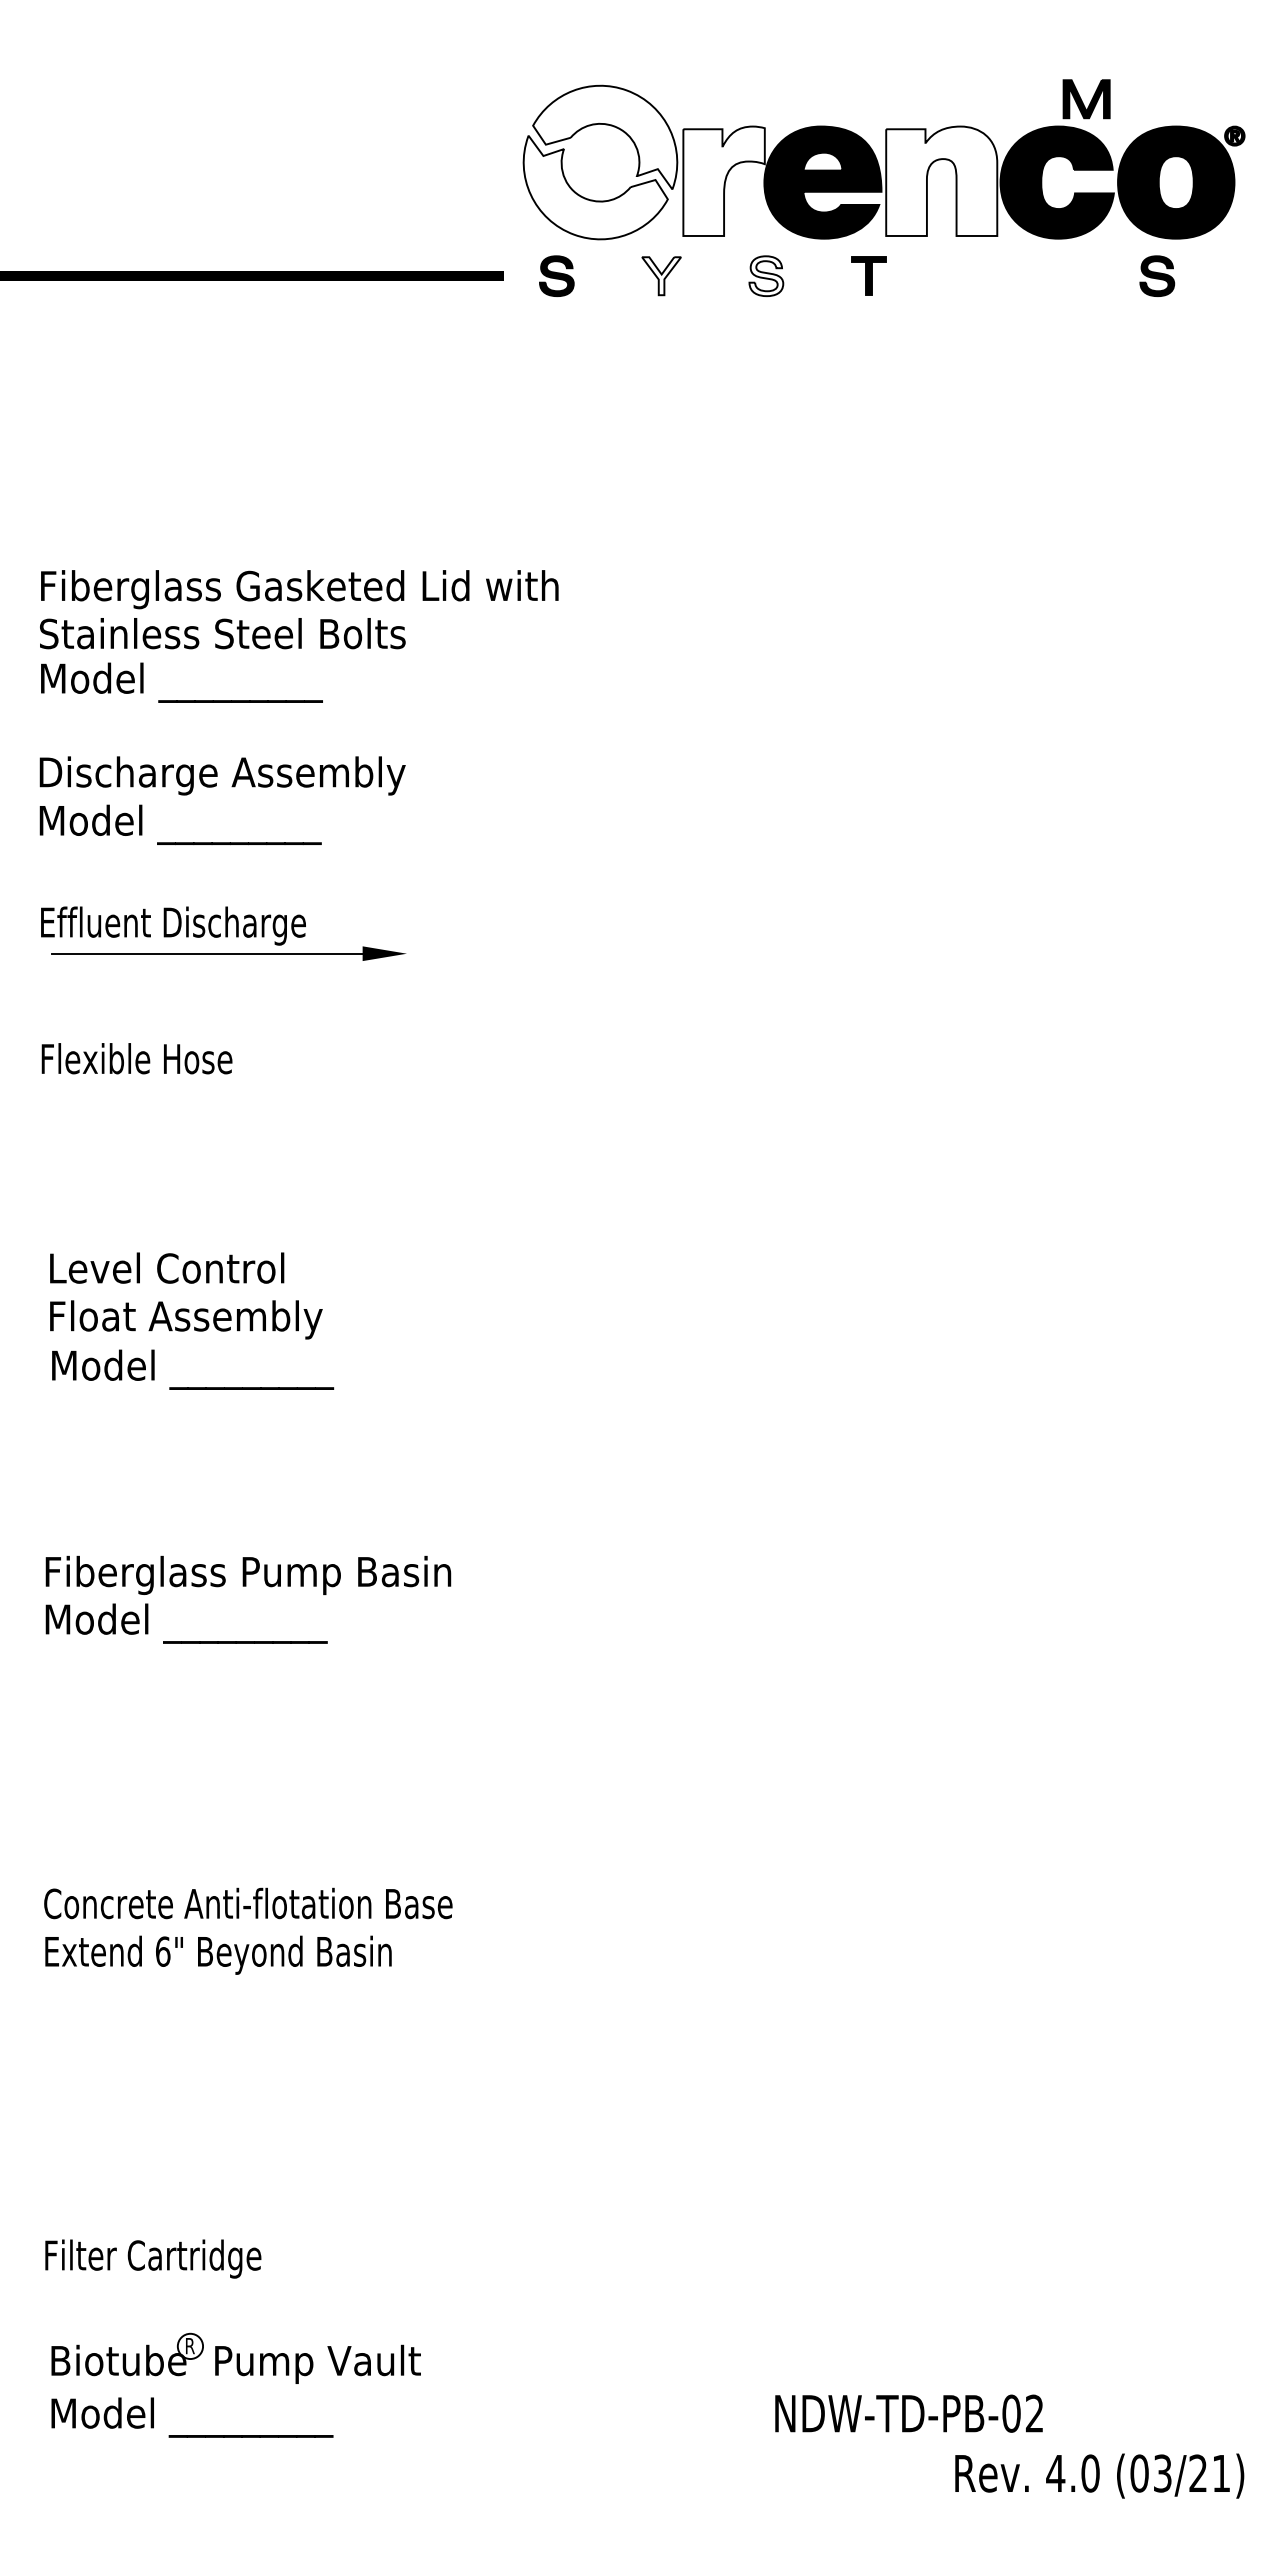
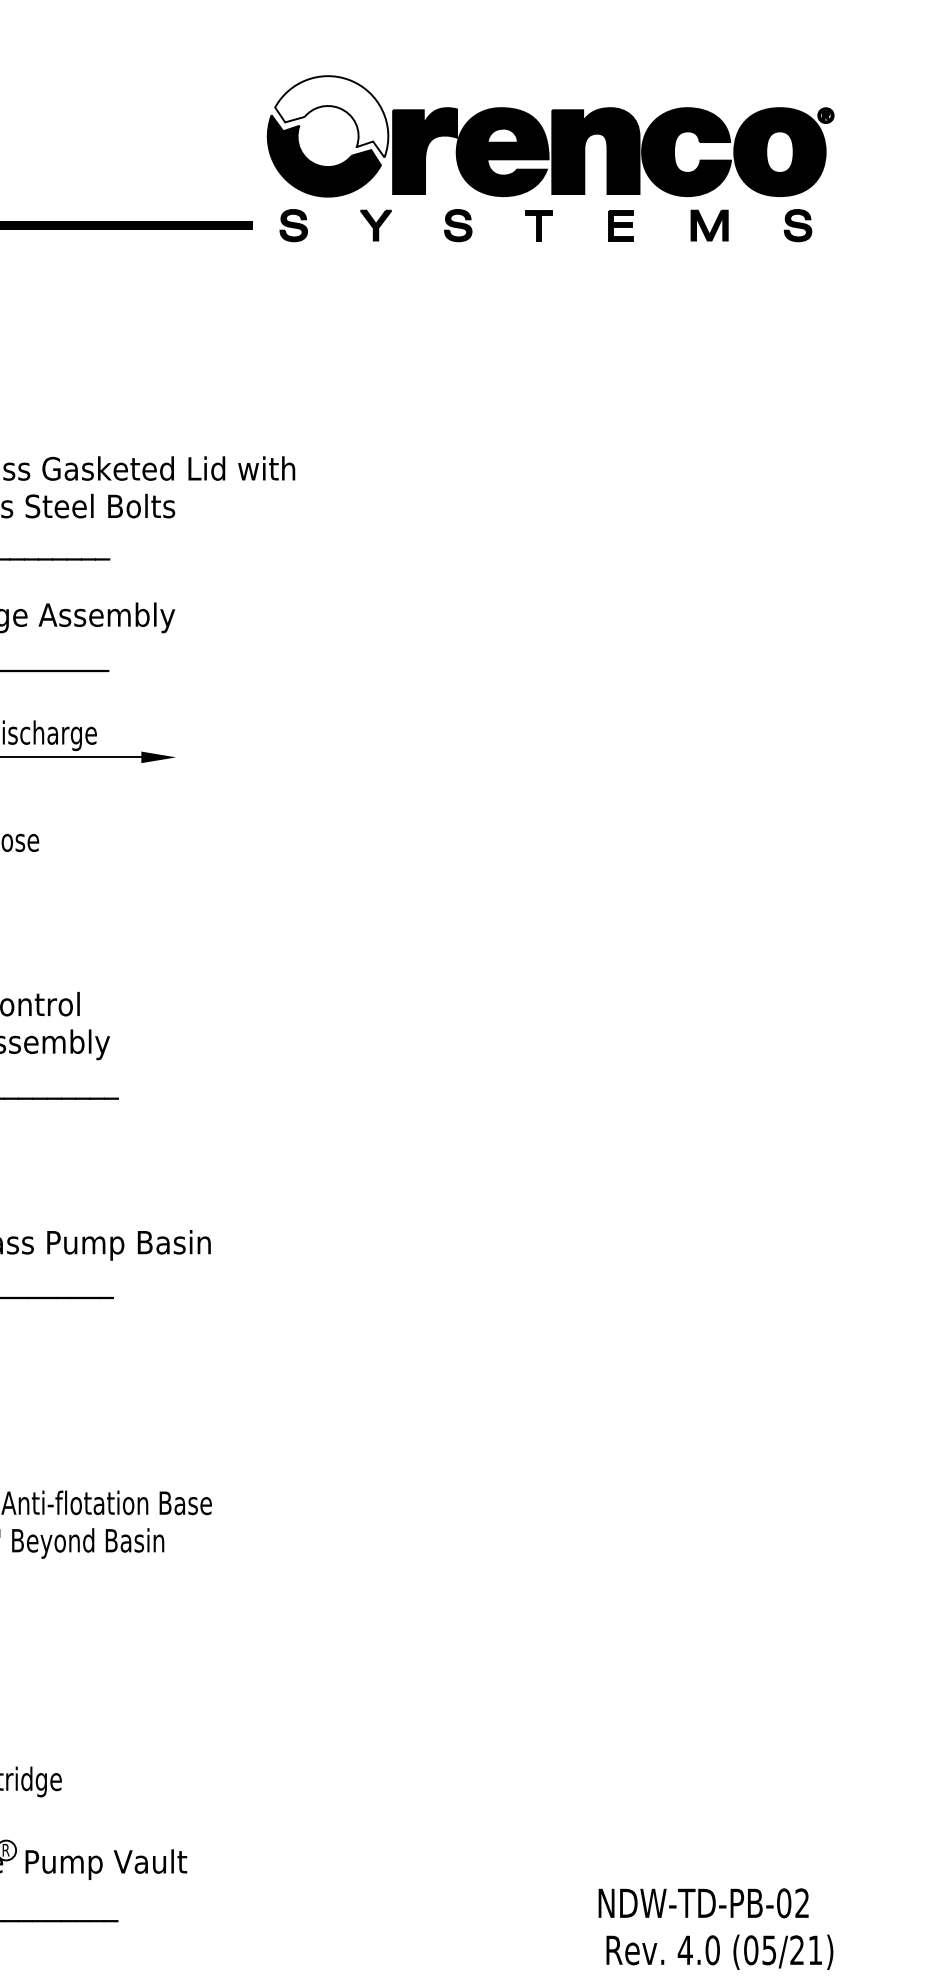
part: (1086, 99) -> (709, 225), moved
fill: (723, 181) -> (424, 151), added
fill: (941, 181) -> (595, 151), added
fill: (595, 187) -> (324, 155), added
part: (973, 275) -> (620, 225), added
part: (1157, 275) -> (798, 225), moved
fill: (661, 276) -> (375, 225), added
fill: (766, 276) -> (458, 225), added
text: (908, 2413) -> (703, 1903), moved
text: (1162, 2472) -> (769, 1949), (03/21) -> (05/21)

